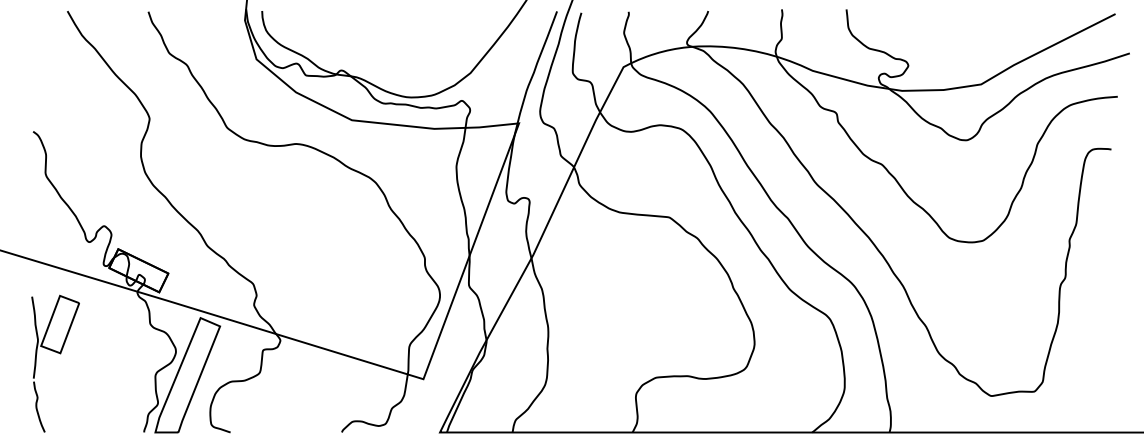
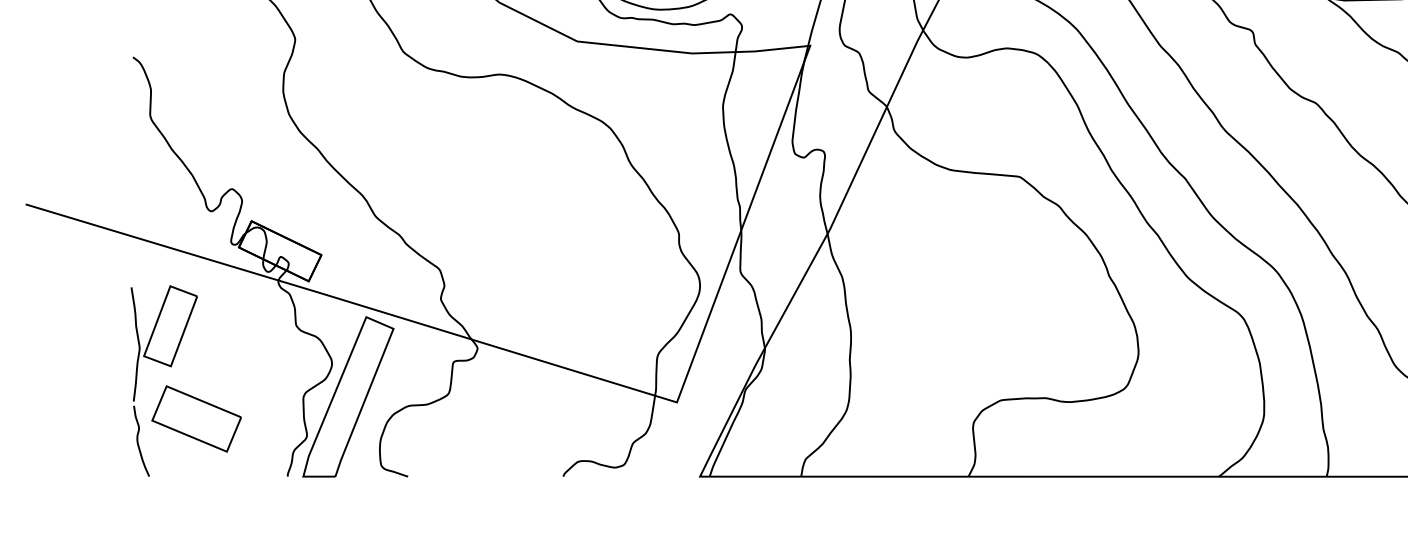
part: (78, 390) -> (196, 418), added

